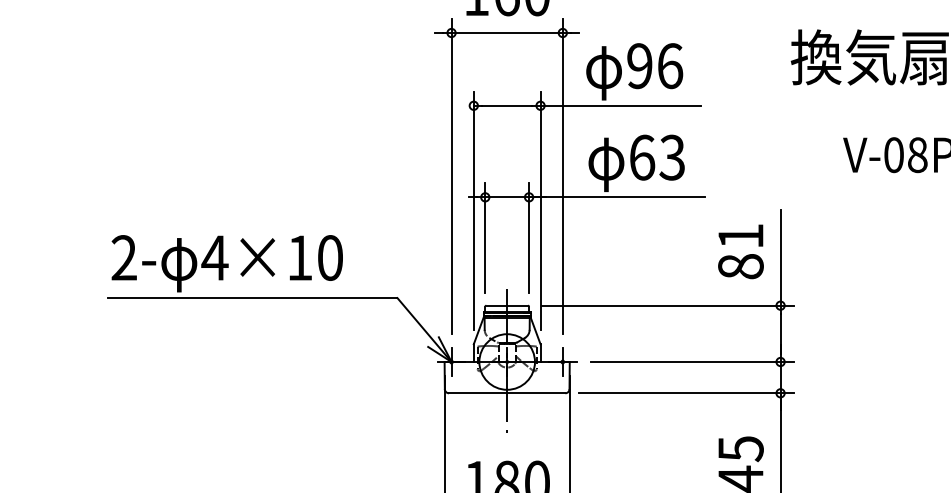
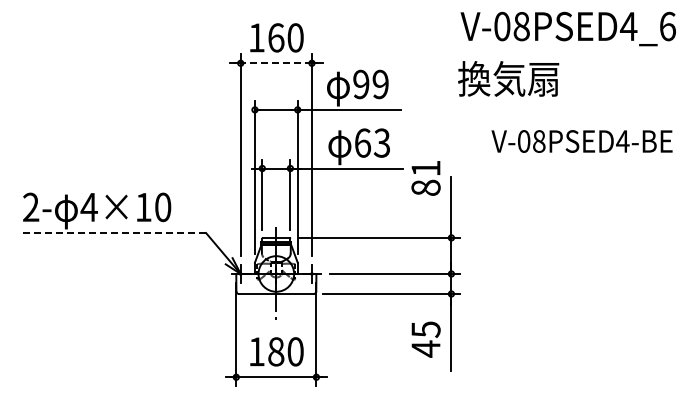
line: (507, 33) -> (276, 63), solid -> dashed
text: (669, 66) -> (380, 84), 96 -> 99
text: (740, 251) -> (425, 178), moved
line: (252, 298) -> (113, 233), solid -> dashed

